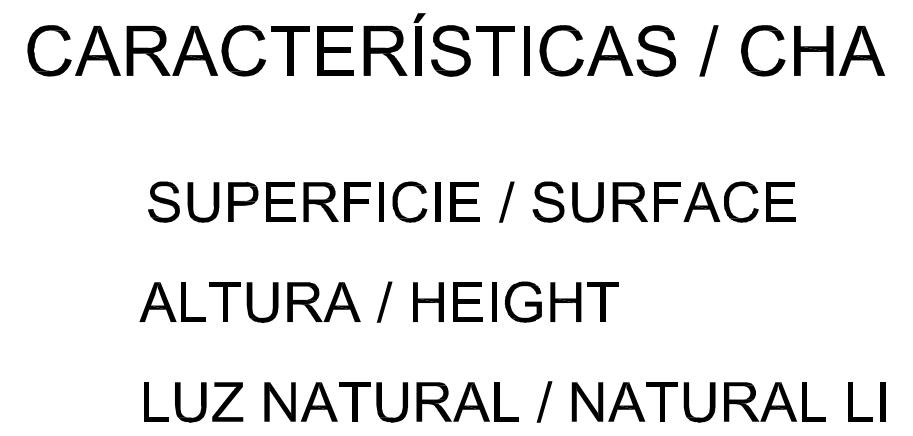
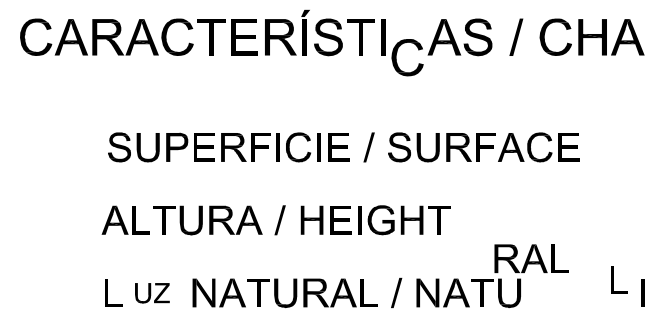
part: (546, 50) -> (396, 57), moved
part: (774, 401) -> (531, 258), moved
part: (852, 401) -> (613, 279), moved
part: (209, 402) -> (152, 293), size x0.7

